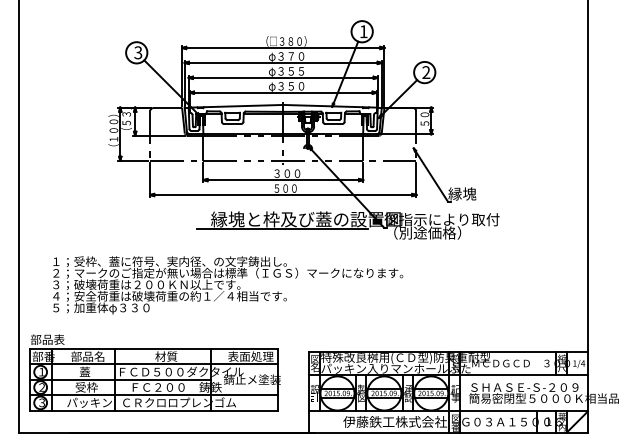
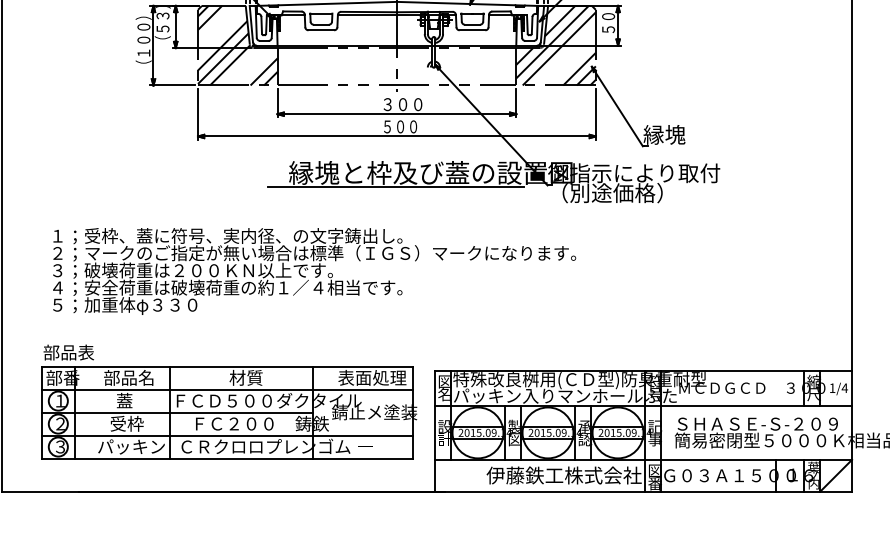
hatch: (176, 133) -> (237, 44), added
hatch: (389, 133) -> (555, 44), added
part: (154, 372) -> (228, 401), moved

